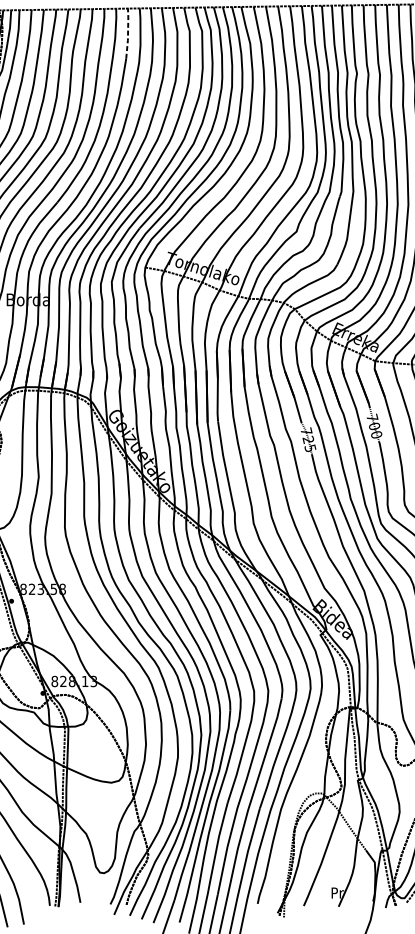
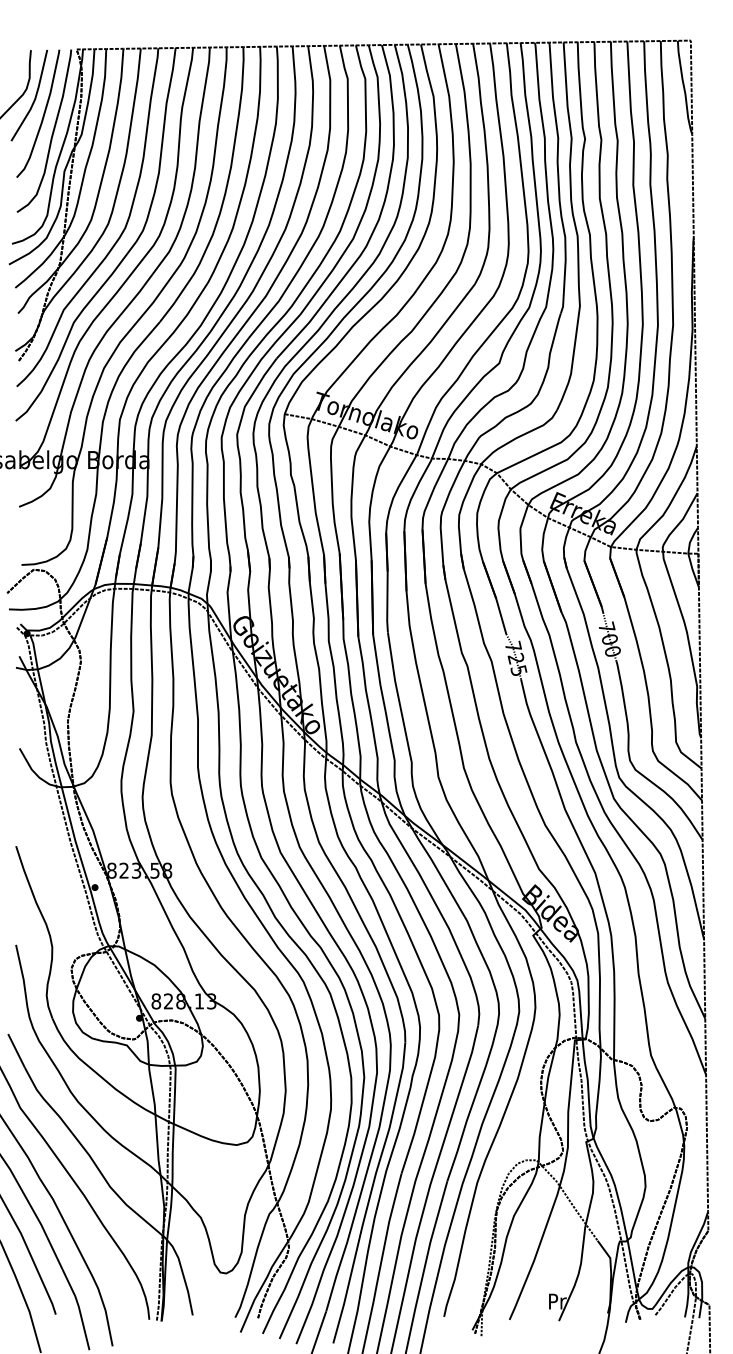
line: (128, 33) -> (260, 81), dashed -> solid

